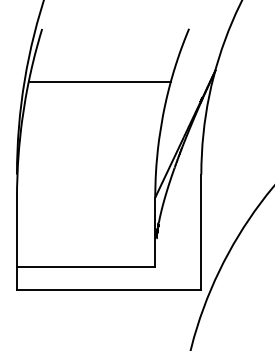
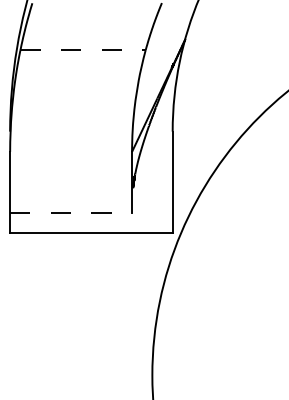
line: (100, 82) -> (83, 50), solid -> dashed
line: (86, 266) -> (71, 212), solid -> dashed

